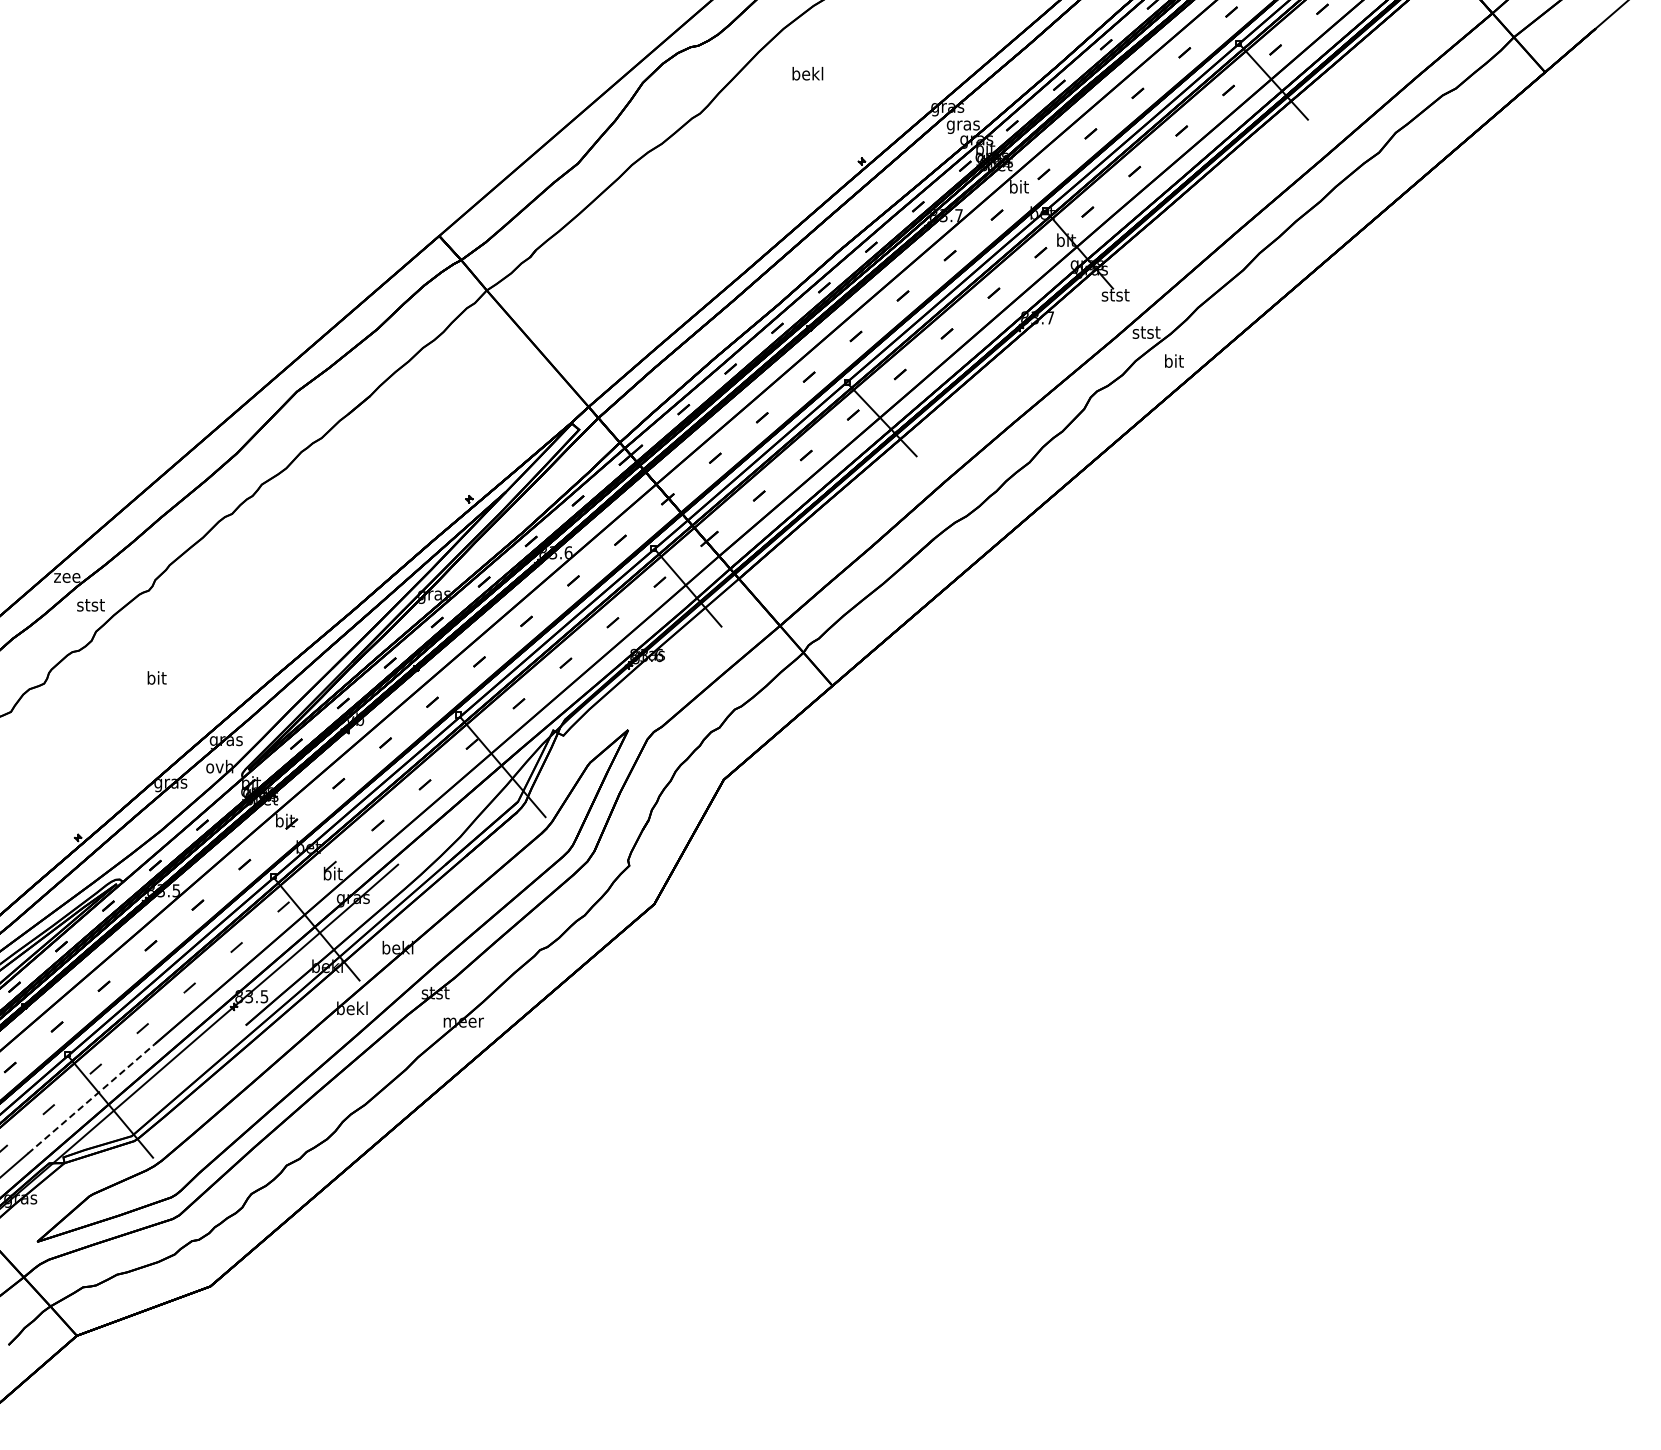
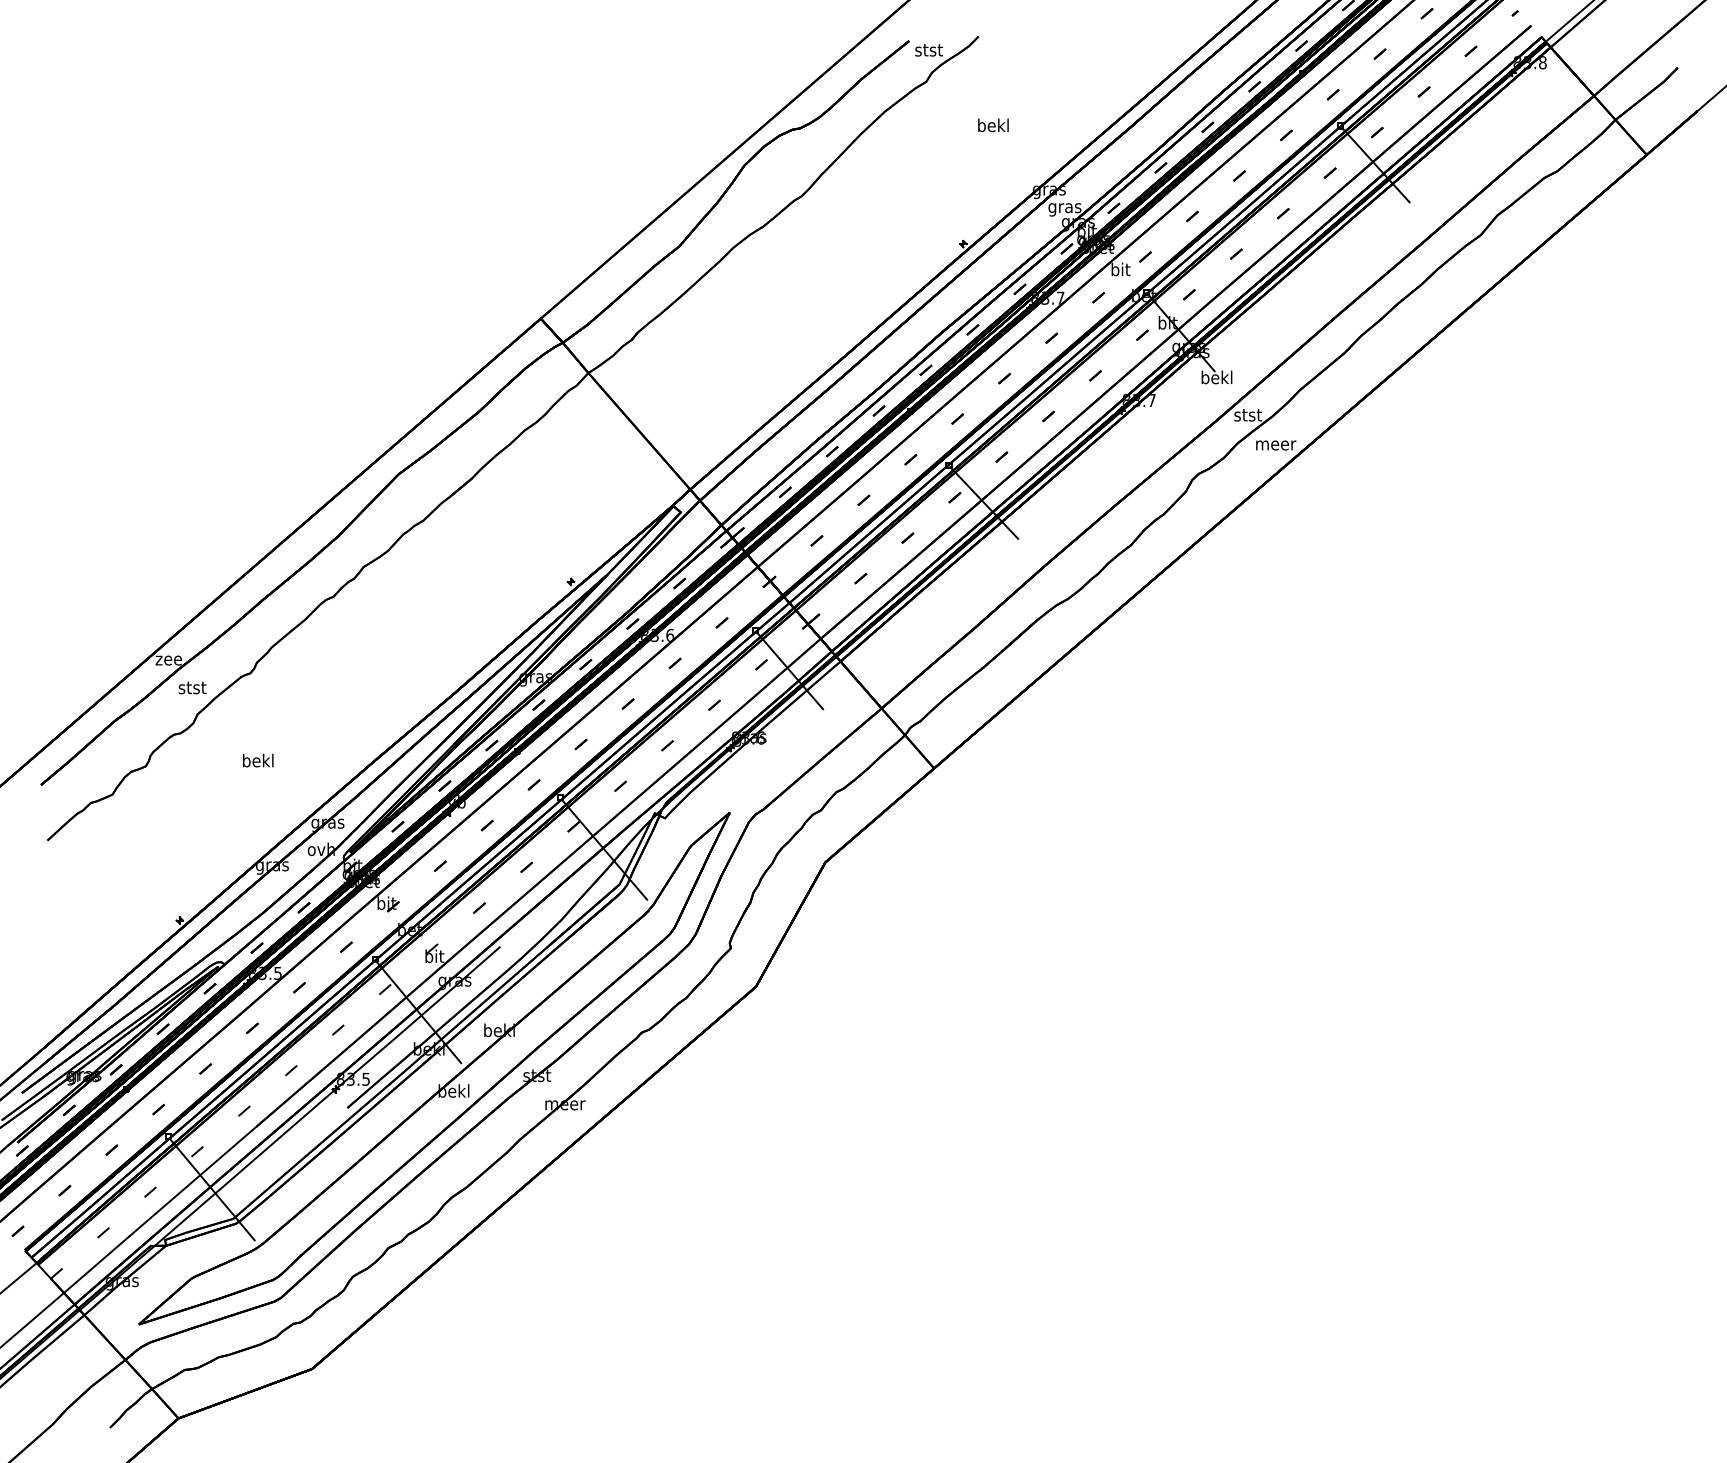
text: (807, 73) -> (993, 125), moved
text: (1114, 294) -> (1216, 377), stst -> bekl
text: (1174, 360) -> (1276, 443), bit -> meer
text: (156, 677) -> (258, 760), bit -> bekl
line: (90, 1098) -> (192, 1181), dashed -> solid

